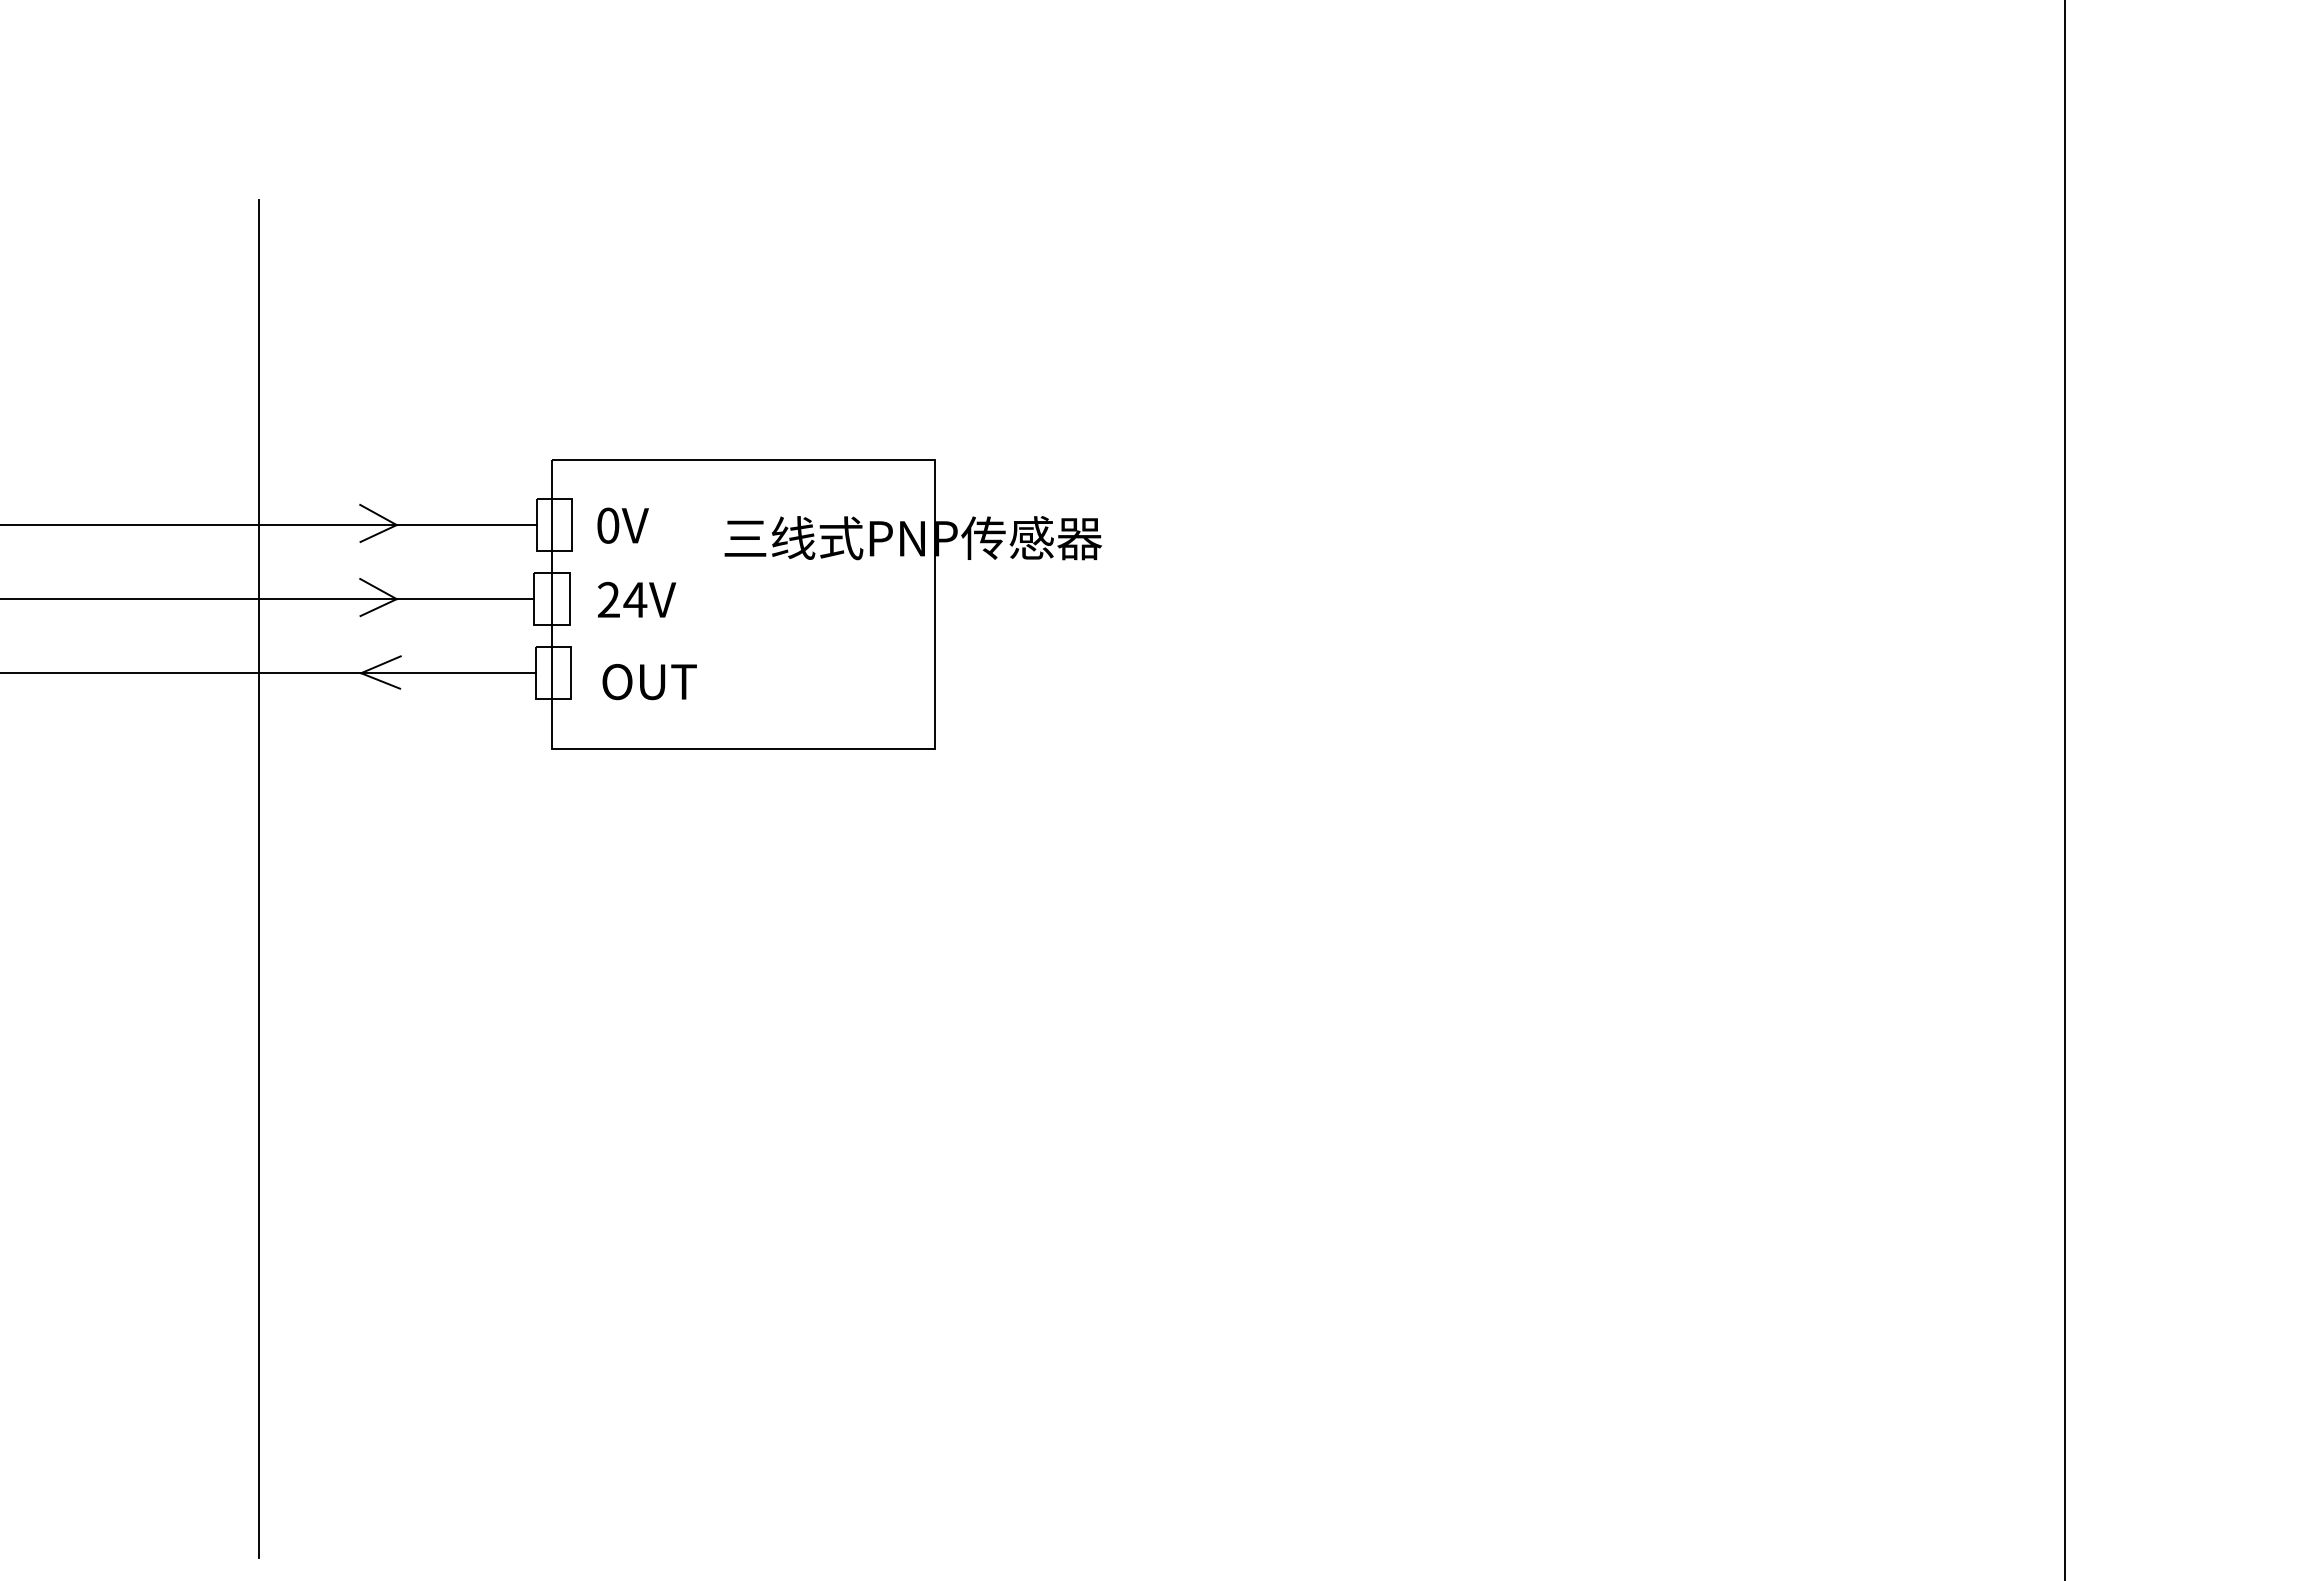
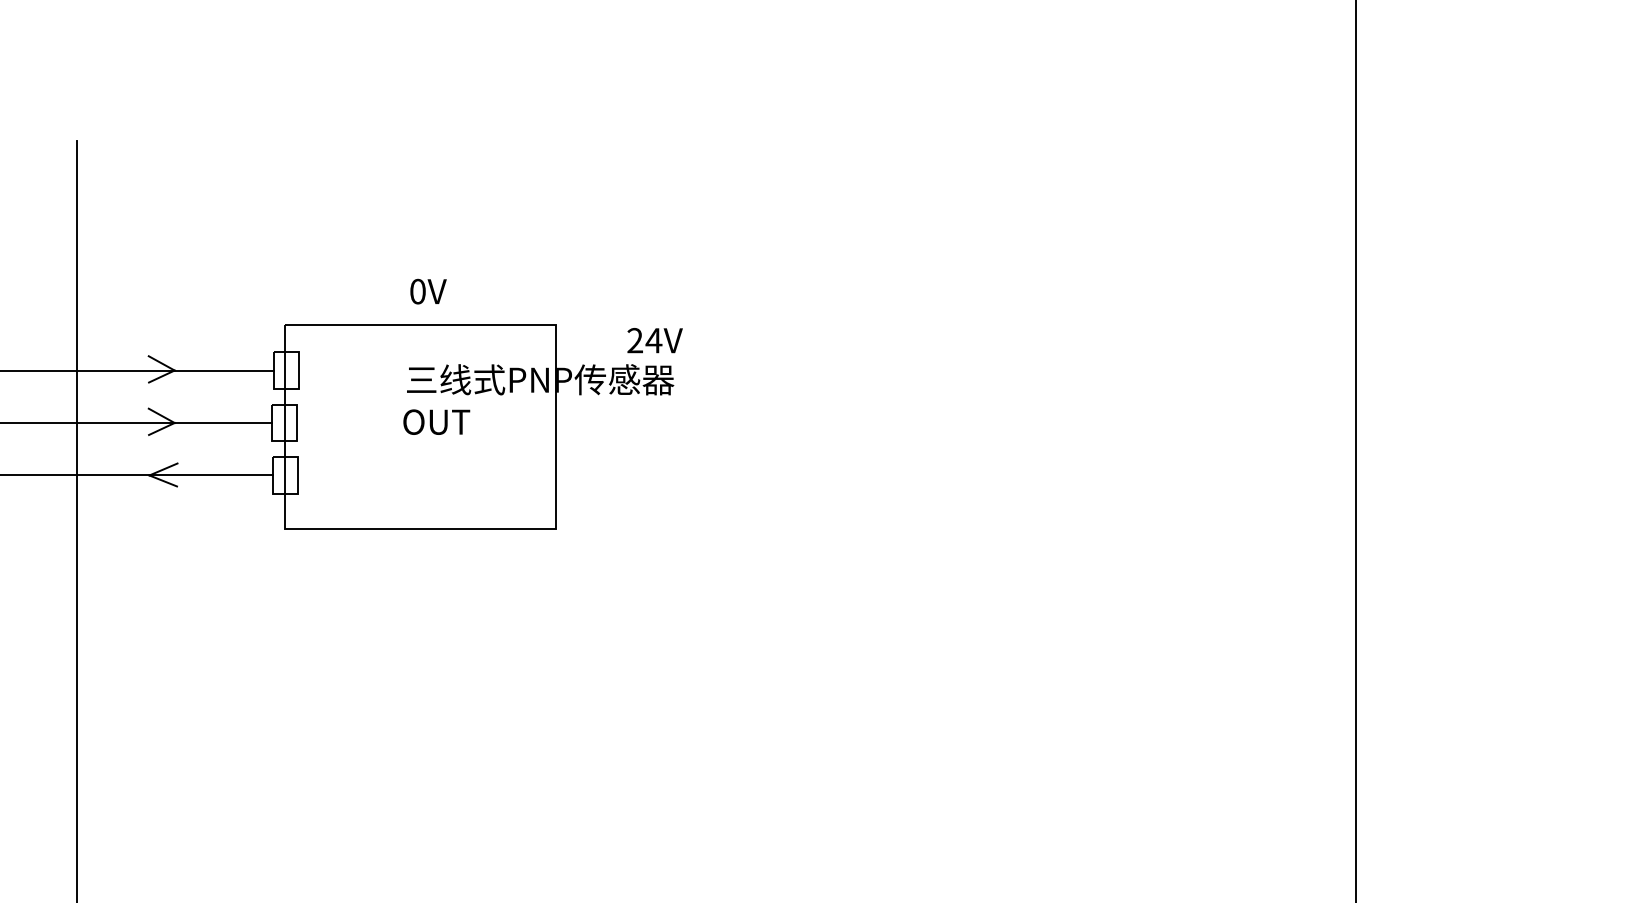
text: (622, 525) -> (428, 291), moved
text: (637, 599) -> (655, 340), moved
text: (649, 682) -> (436, 422), moved

